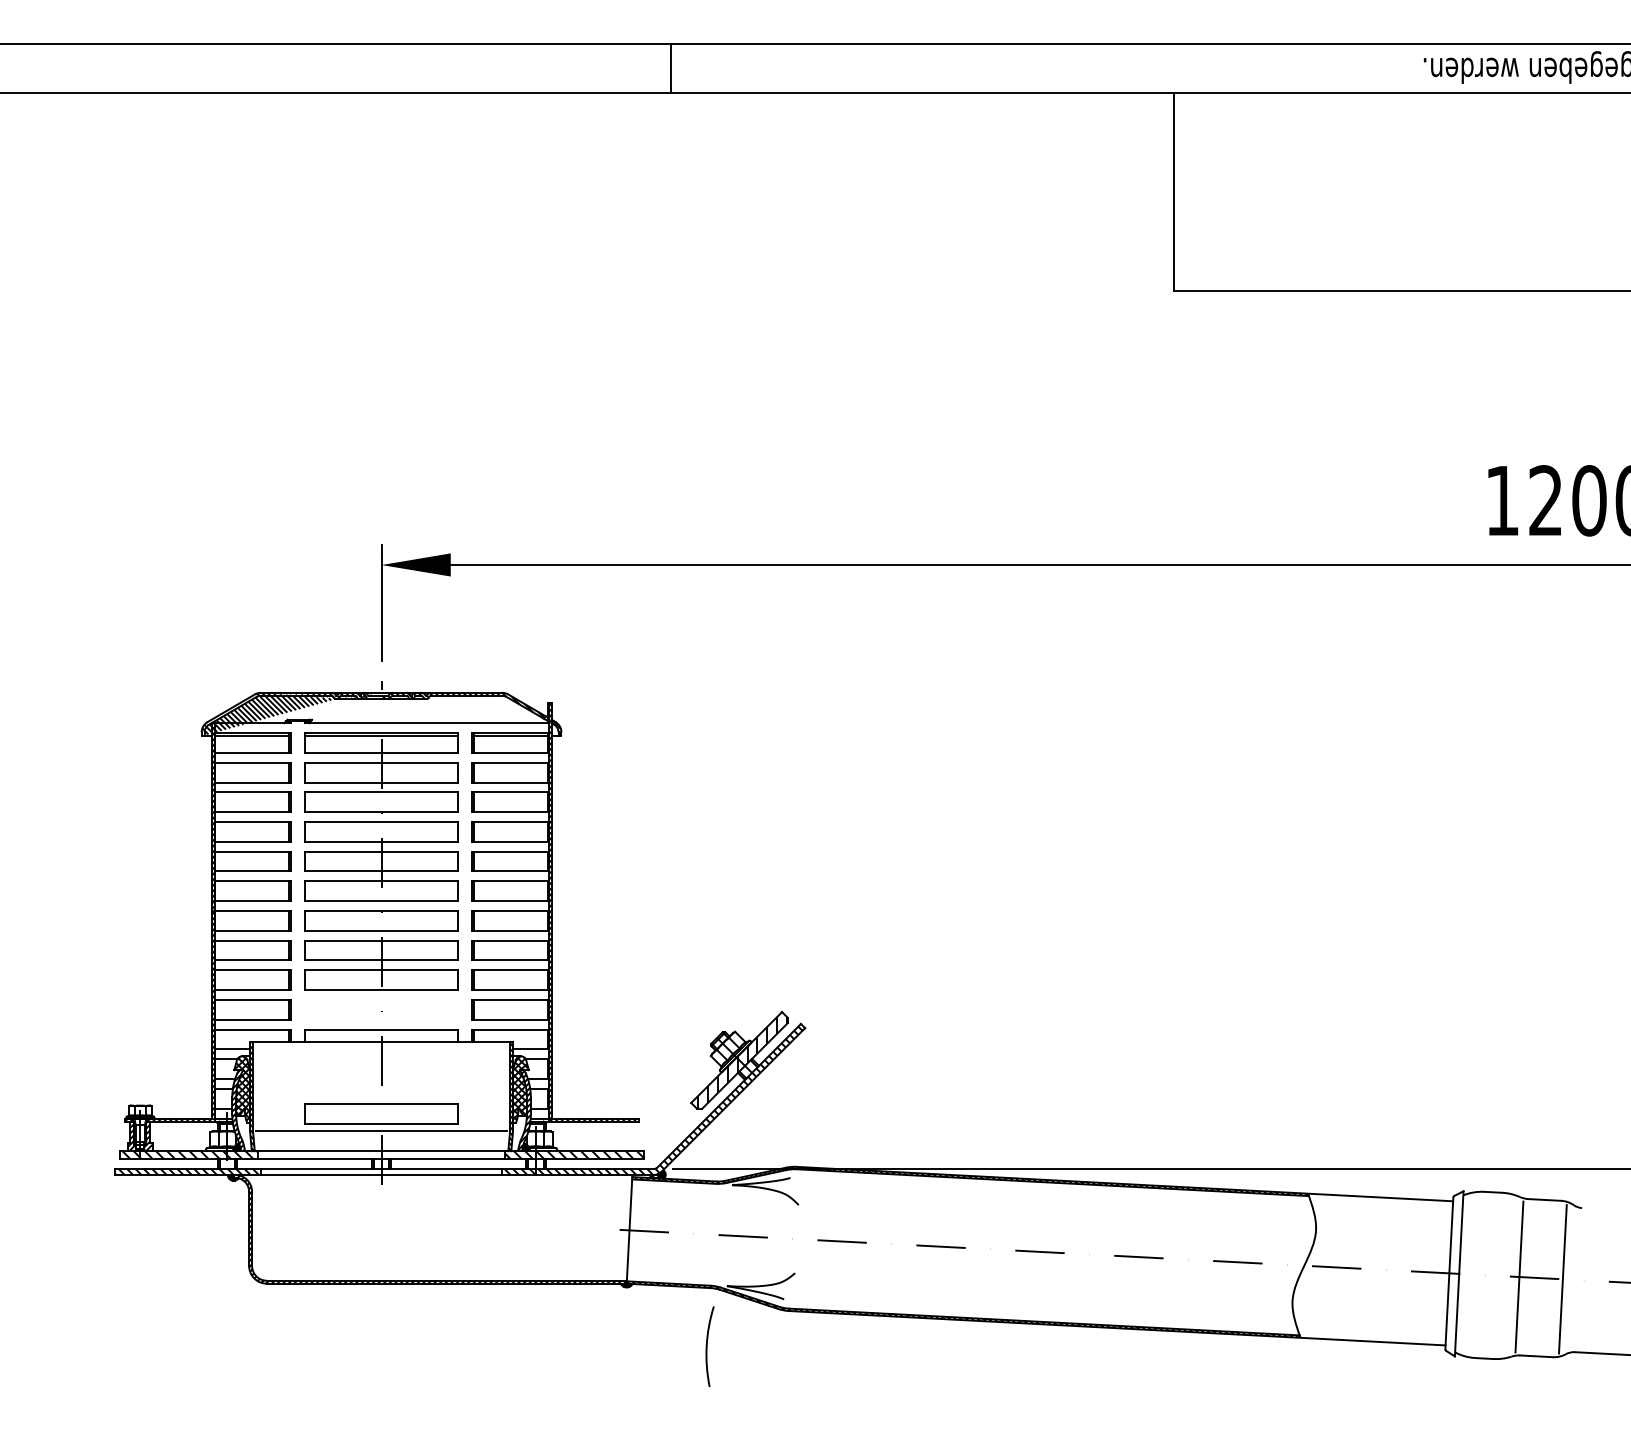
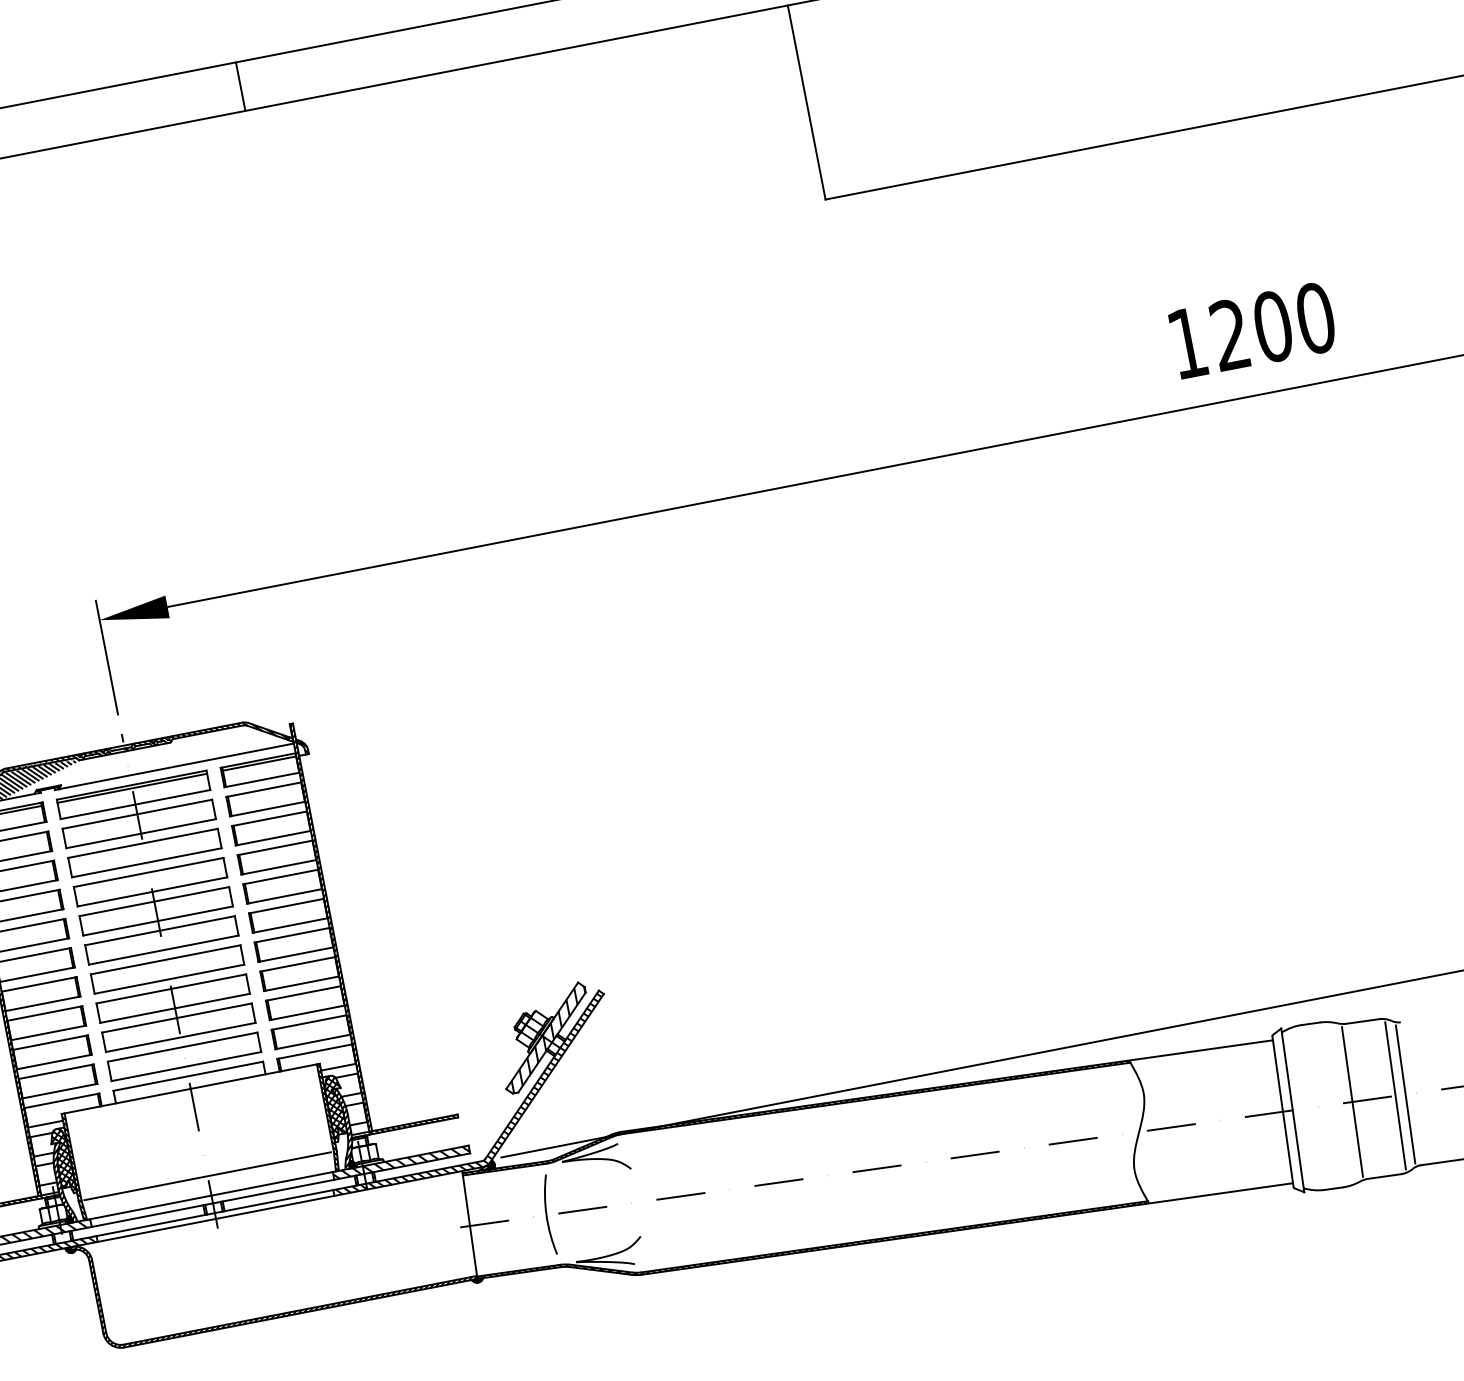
line: (670, 67) -> (240, 86), moved
part: (381, 1113) -> (184, 1056), moved
line: (1572, 1279) -> (1405, 1094), added
arc: (707, 1346) -> (547, 1215), moved

